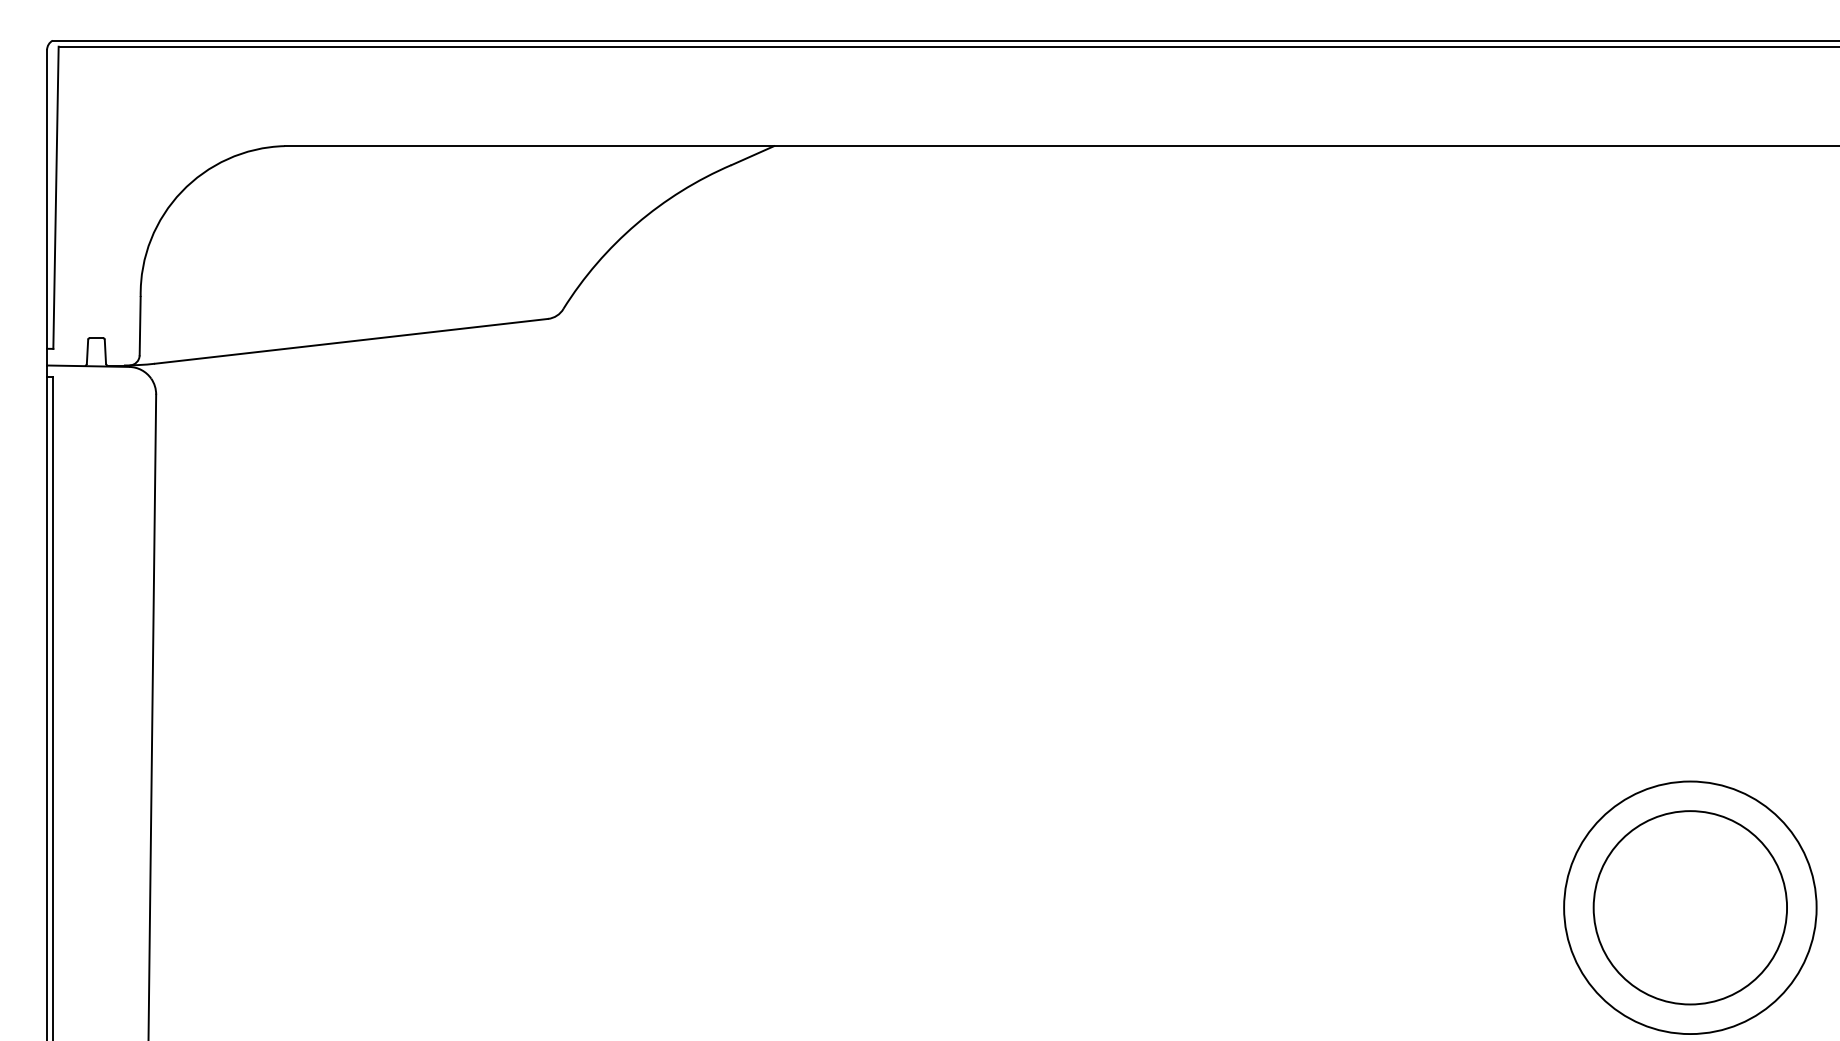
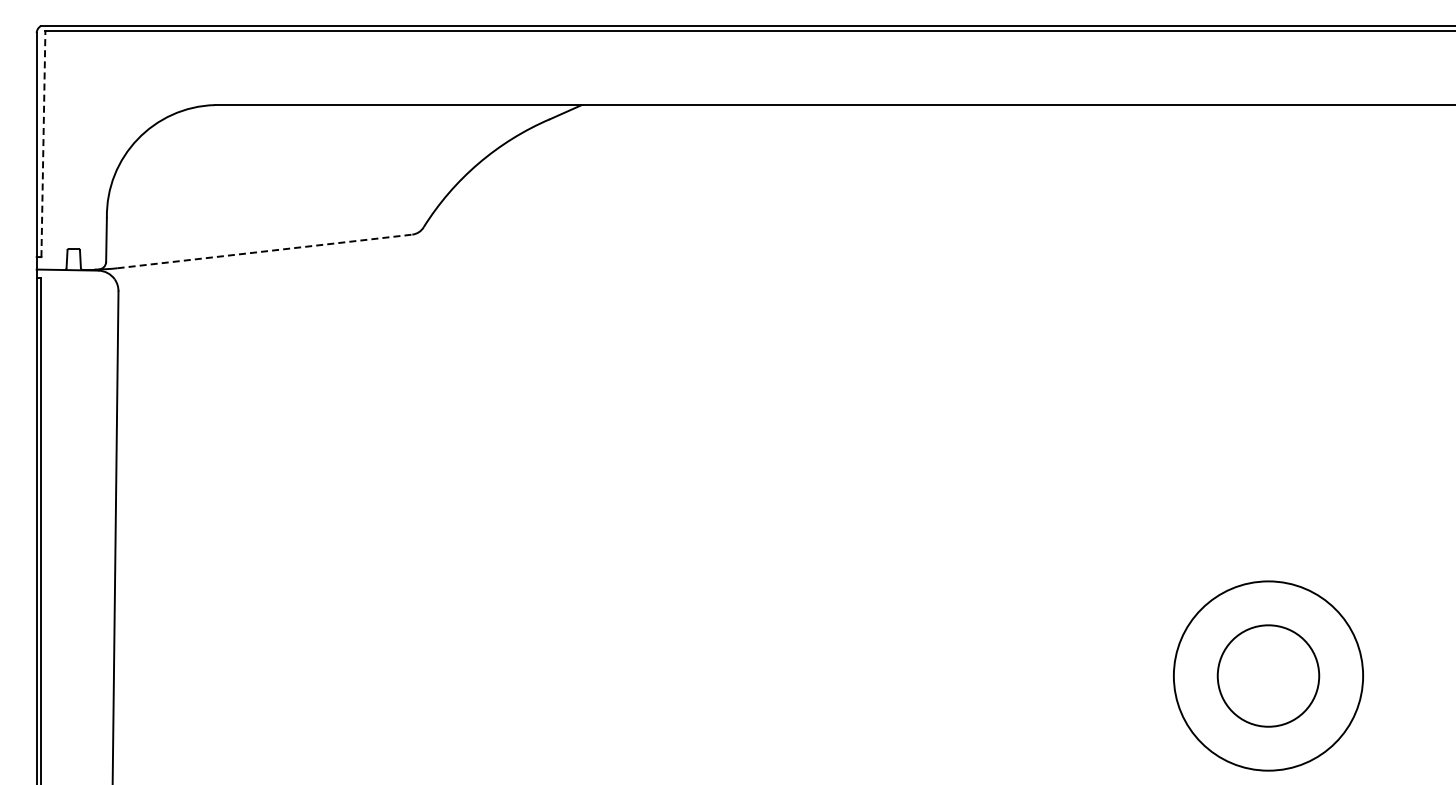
line: (56, 197) -> (43, 143), solid -> dashed
line: (352, 341) -> (265, 251), solid -> dashed
circle: (1690, 907) -> (1268, 675), size x0.7

